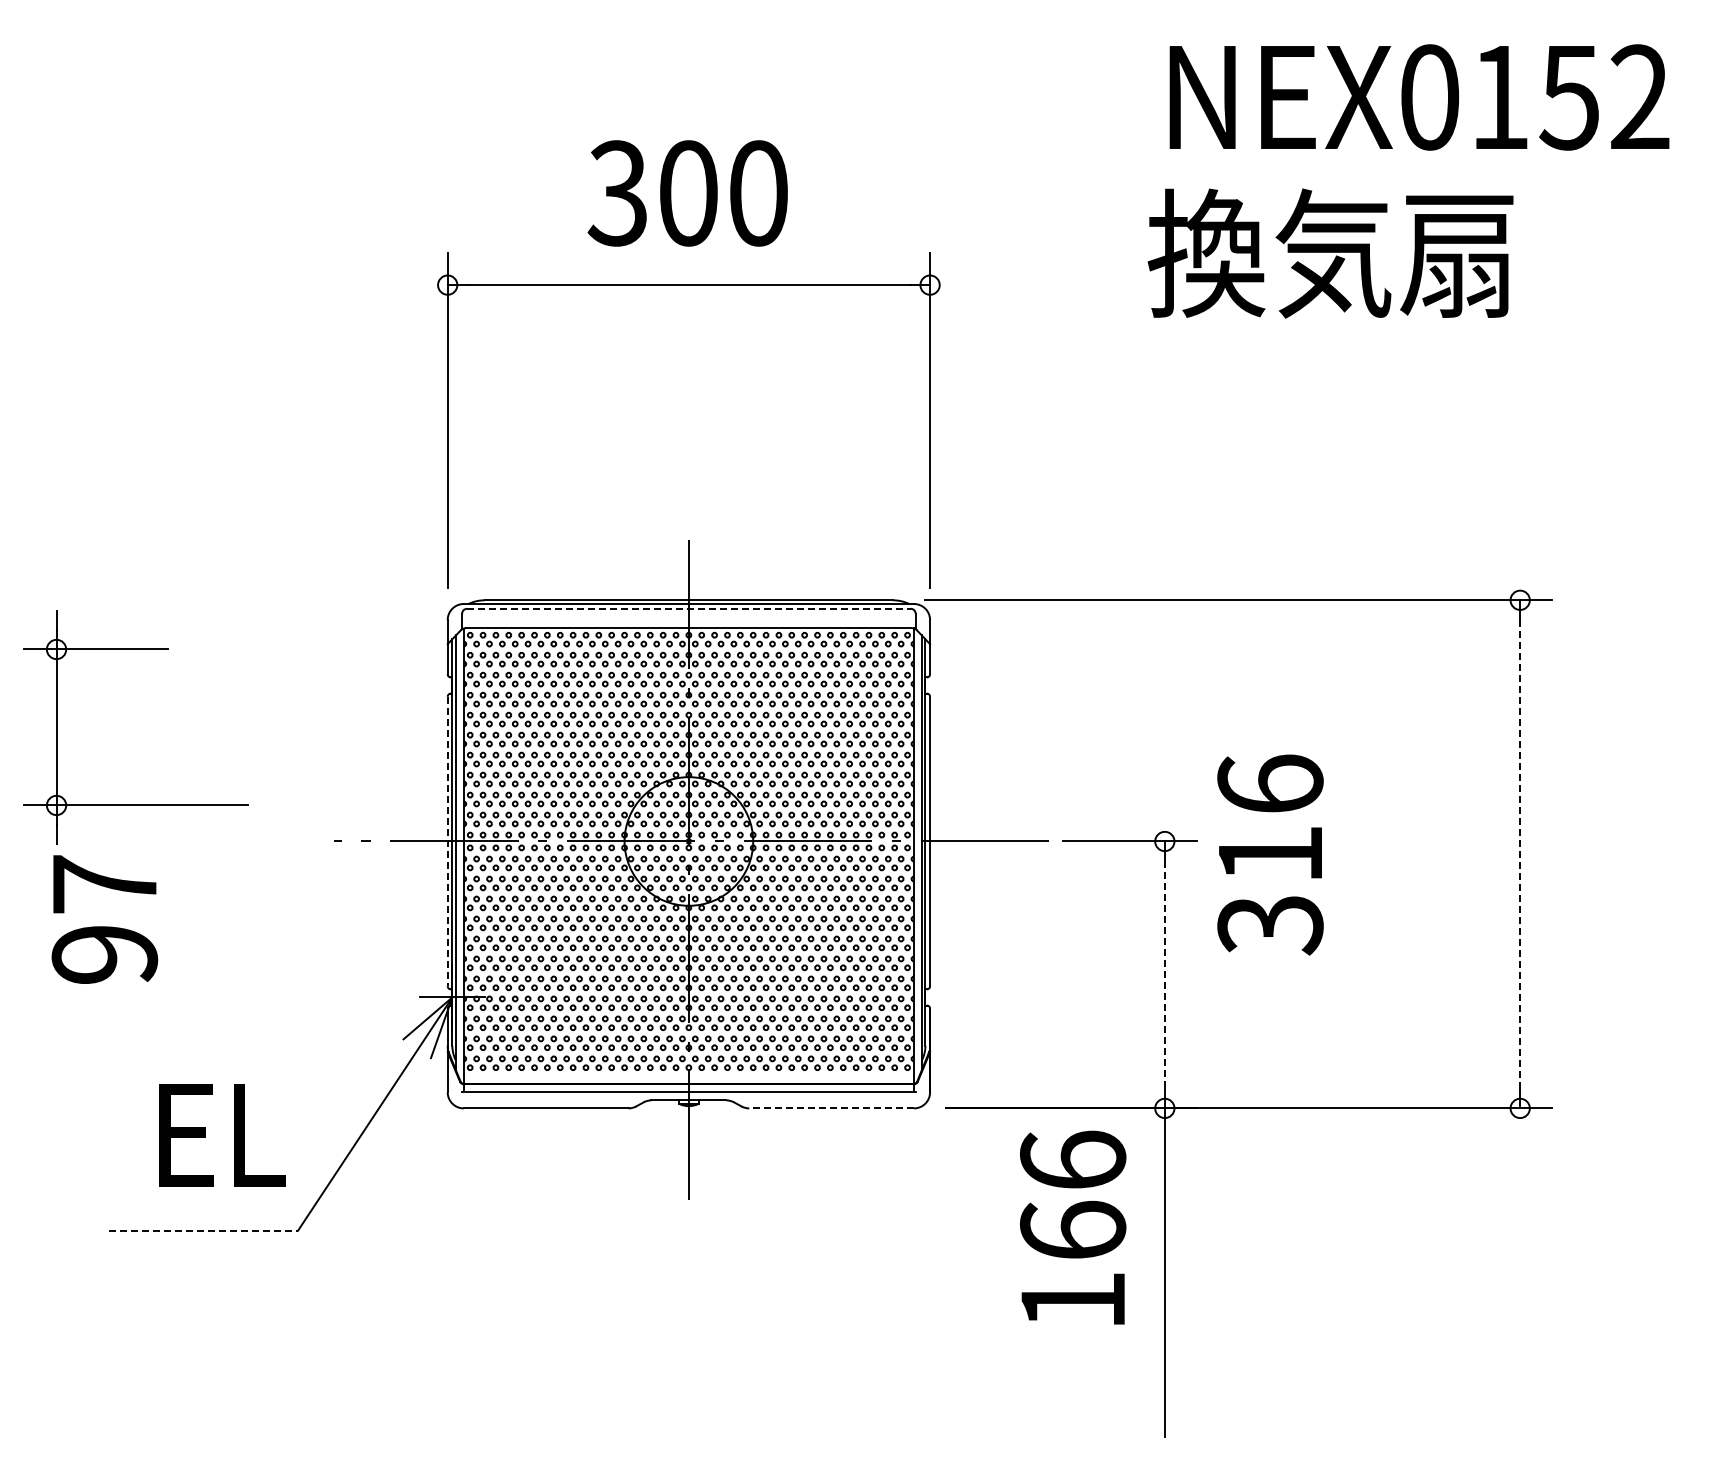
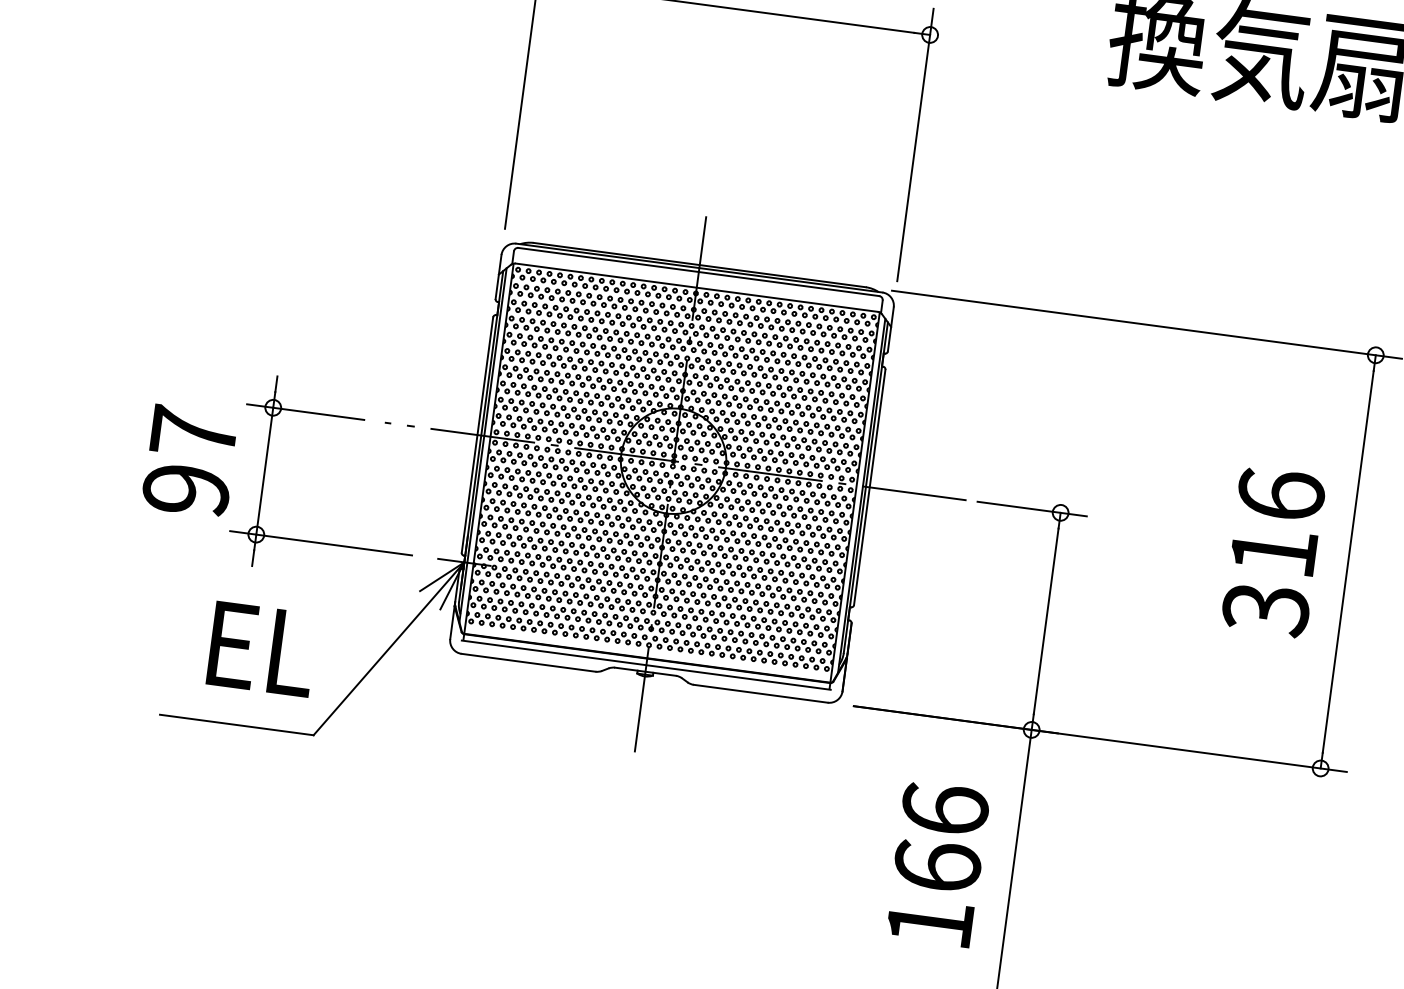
line: (688, 608) -> (698, 271), dashed -> solid
part: (135, 804) -> (320, 542), moved
line: (447, 841) -> (477, 435), dashed -> solid
text: (1270, 854) -> (1273, 552), moved
line: (1520, 854) -> (1348, 562), dashed -> solid
line: (1164, 975) -> (1045, 621), dashed -> solid
line: (831, 1108) -> (760, 693), dashed -> solid
text: (1073, 1227) -> (938, 864), moved
line: (204, 1230) -> (237, 725), dashed -> solid

